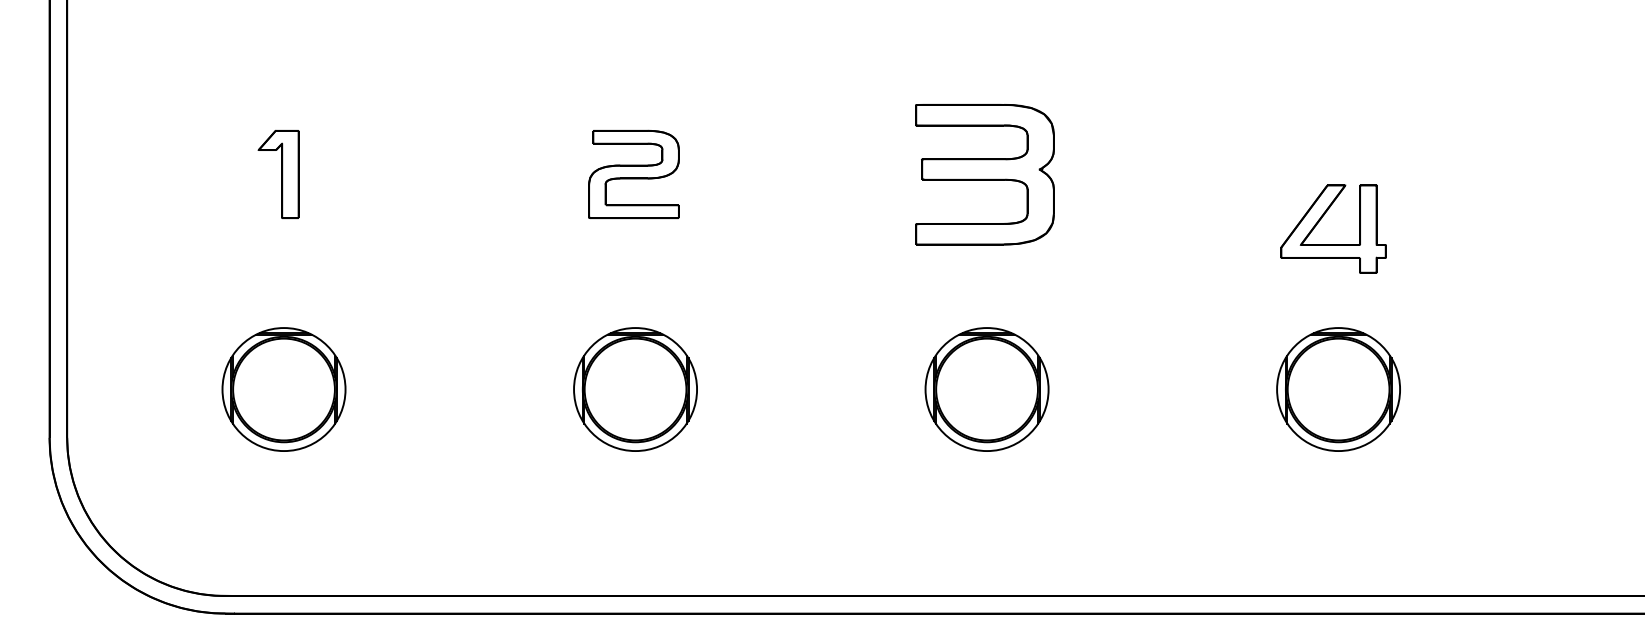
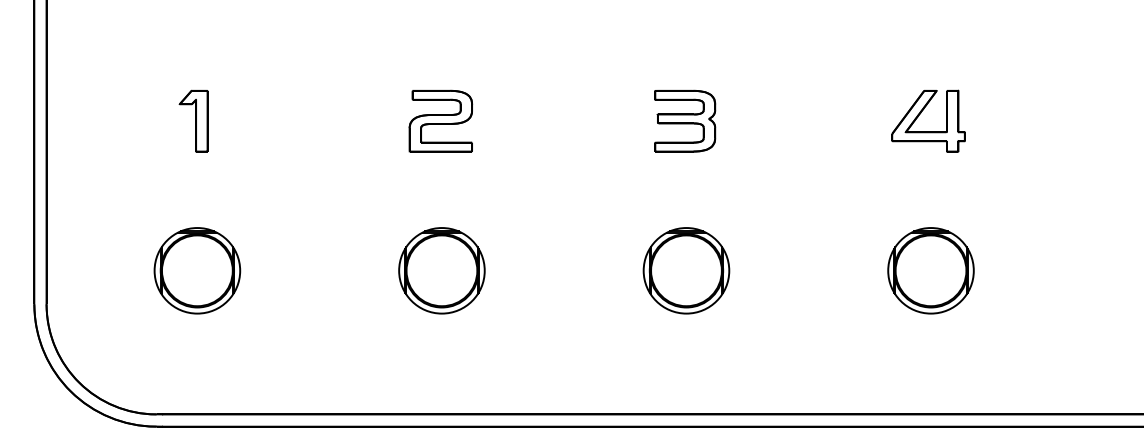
part: (985, 173) -> (685, 120), size x0.62
part: (1323, 218) -> (921, 113), moved

